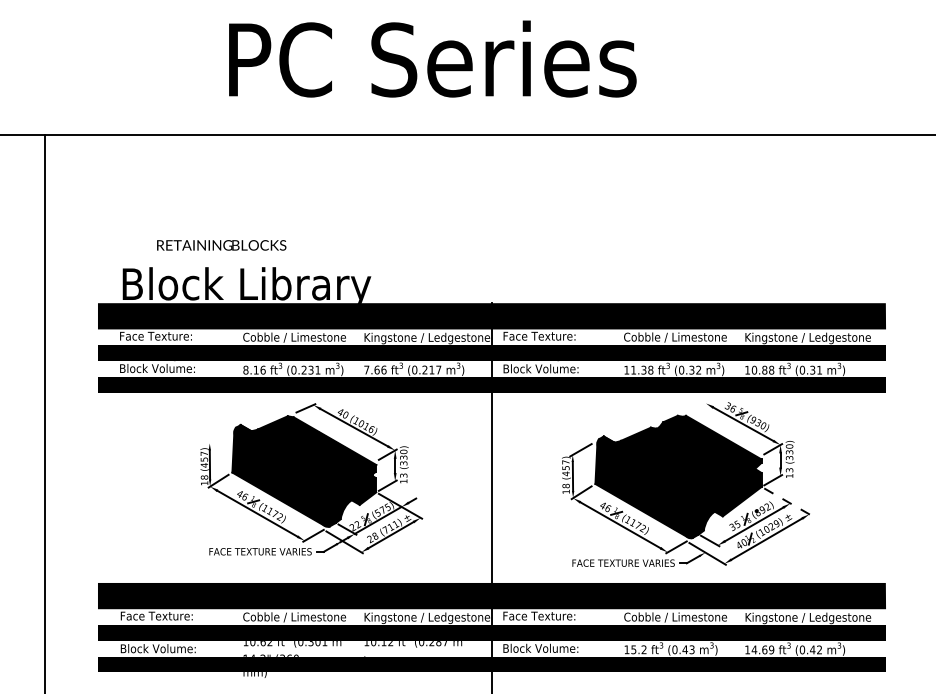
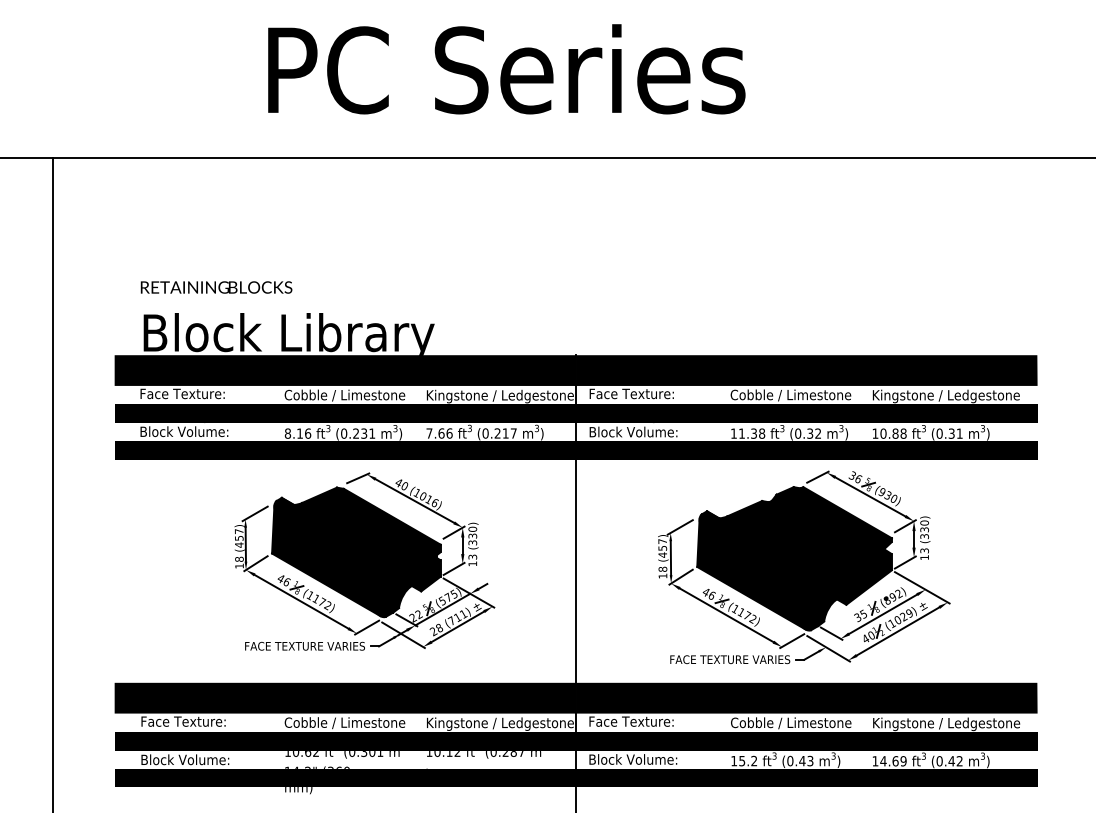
text: (221, 245) -> (216, 287), moved
line: (698, 406) -> (817, 476), added
line: (217, 438) -> (254, 513), added
line: (787, 501) -> (922, 587), dashed -> solid

